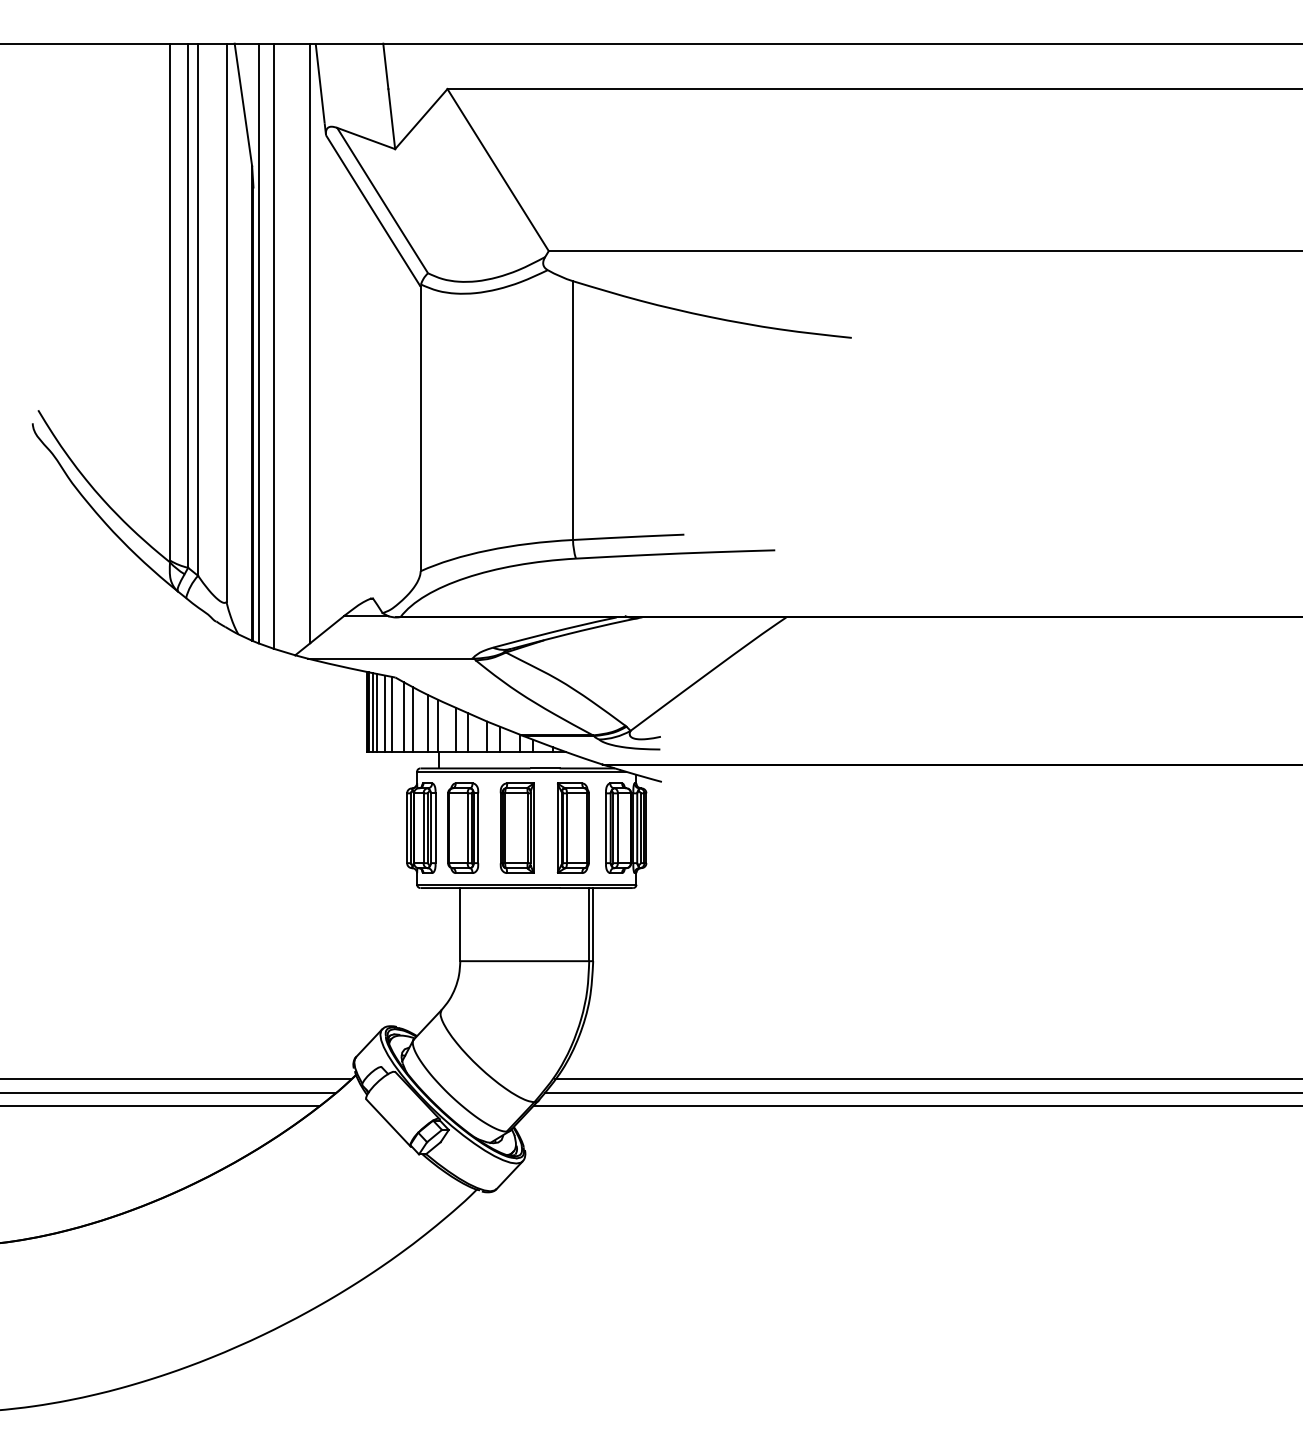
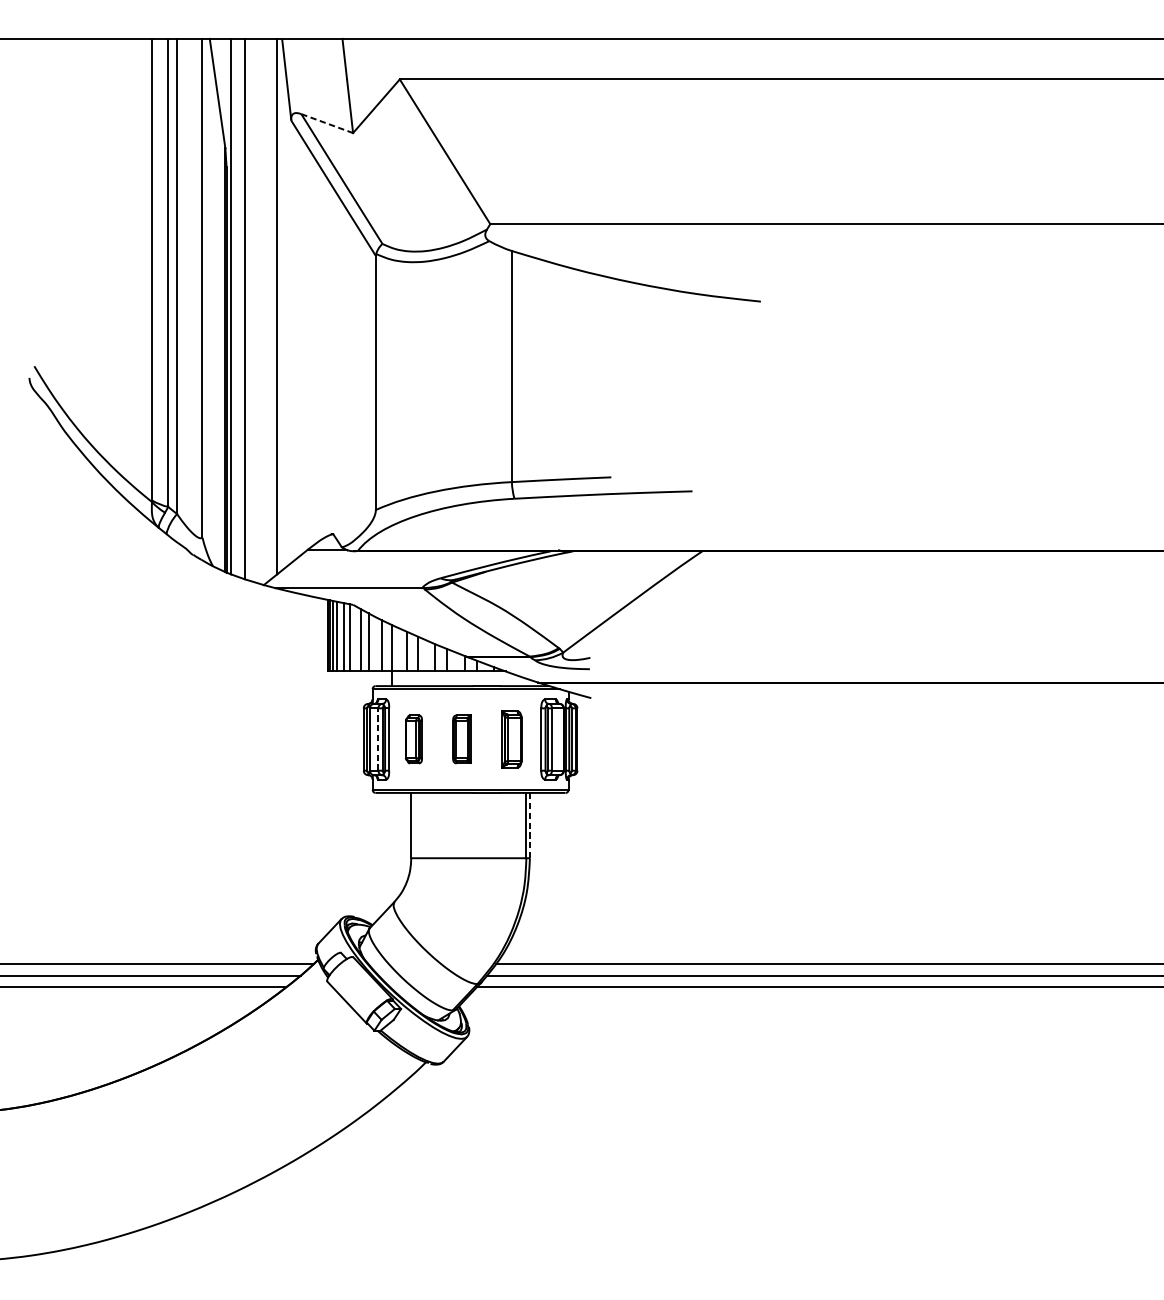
line: (366, 138) -> (327, 123), solid -> dashed
part: (463, 827) -> (414, 738), size x0.6
part: (516, 827) -> (461, 738), size x0.6
part: (572, 827) -> (511, 738), size x0.7
line: (423, 828) -> (378, 739), solid -> dashed
line: (593, 924) -> (530, 825), solid -> dashed

